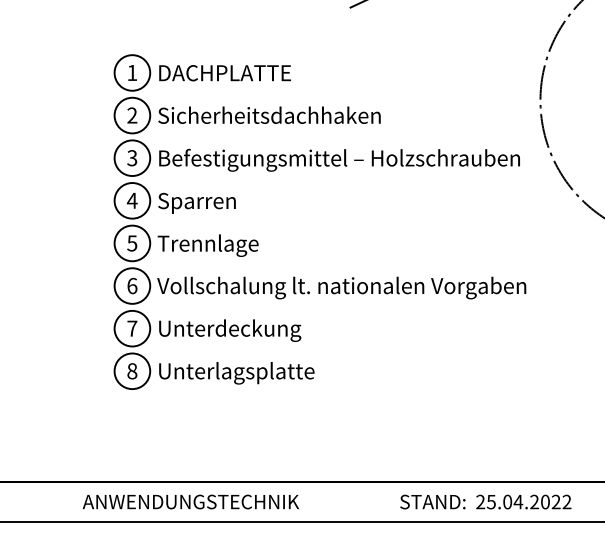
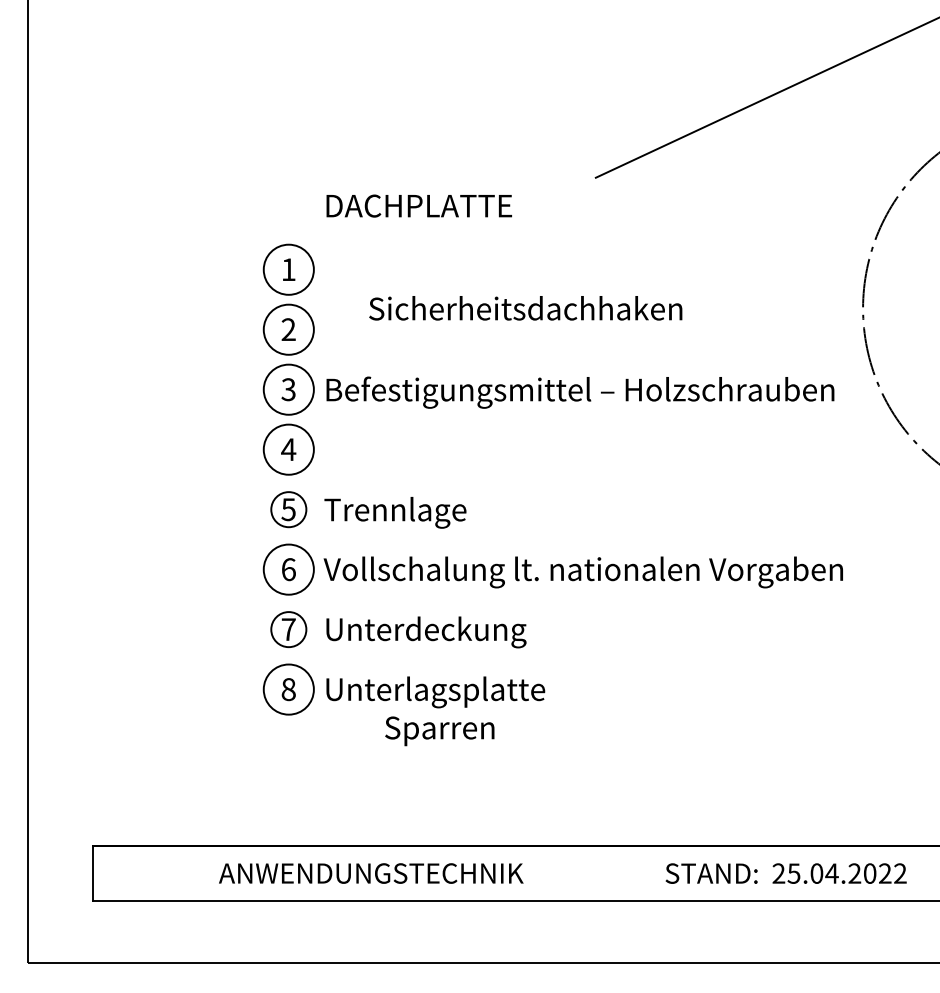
text: (224, 72) -> (418, 205), moved
text: (269, 115) -> (525, 308), moved
text: (196, 203) -> (439, 731), moved
circle: (132, 243) -> (288, 509), size x0.7
circle: (132, 328) -> (288, 629), size x0.7

